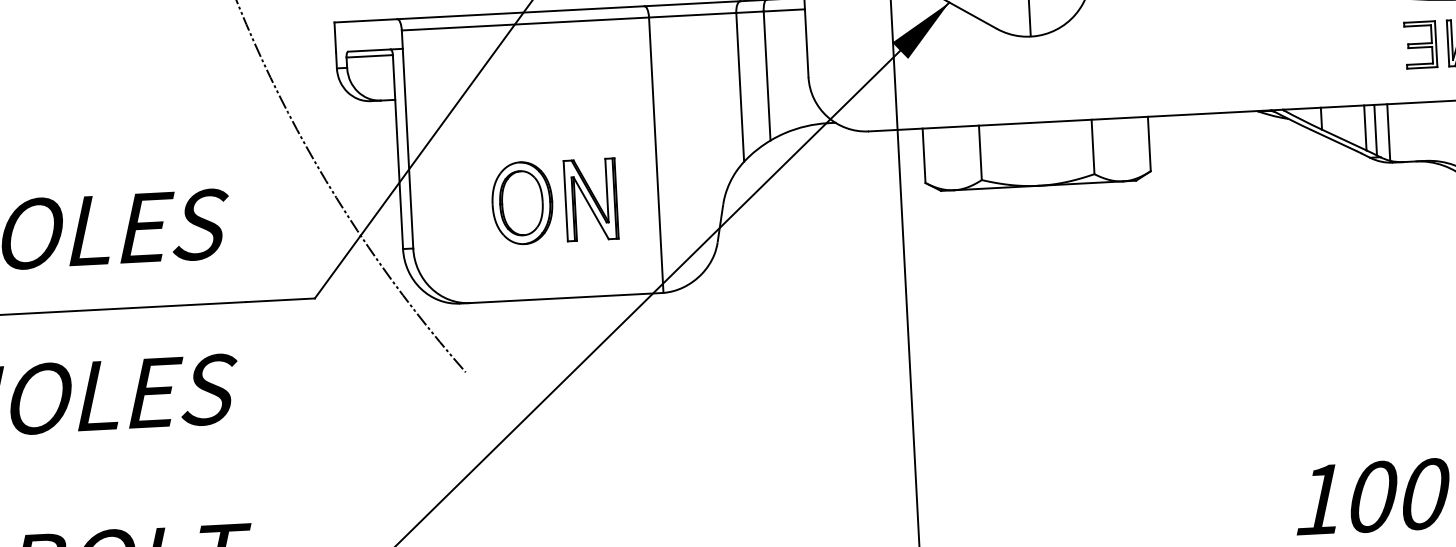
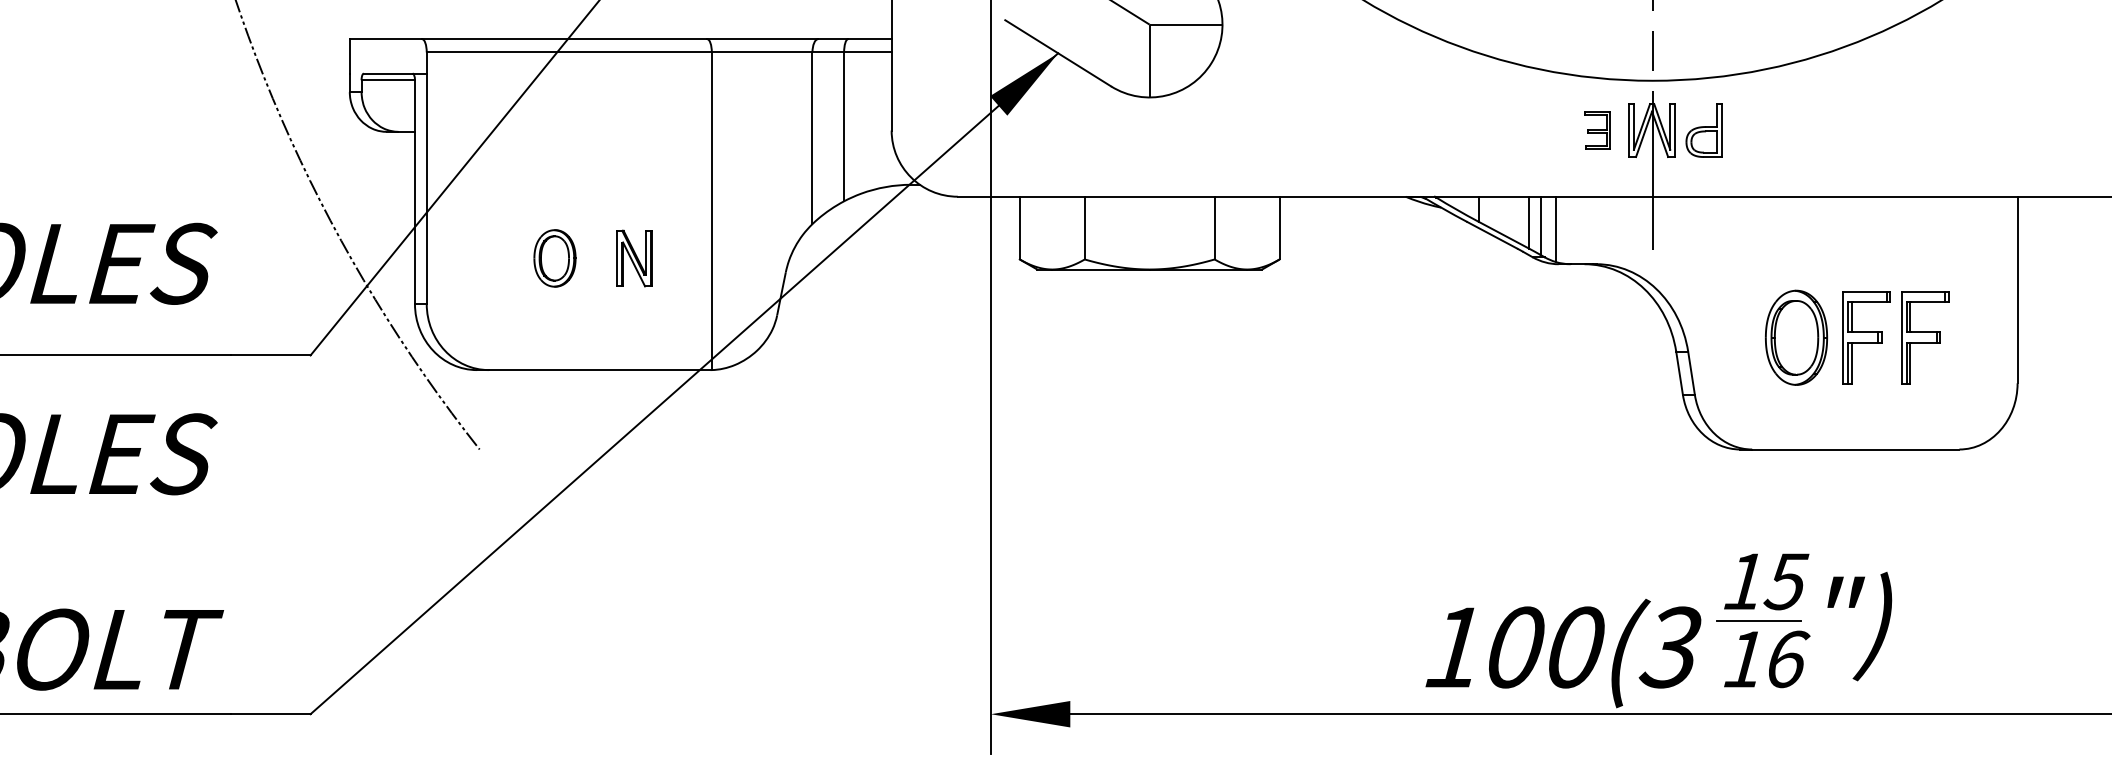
part: (1420, 44) -> (1597, 130), size x0.7
part: (591, 199) -> (634, 258), size x0.6
part: (521, 203) -> (554, 258), size x0.6

